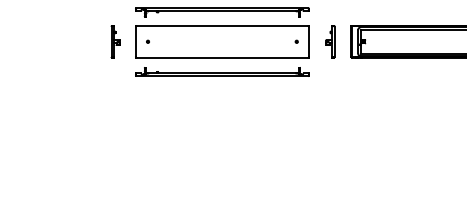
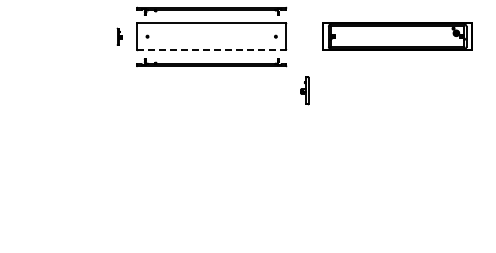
part: (115, 41) -> (119, 36), size x0.6
part: (329, 41) -> (304, 90), moved
line: (223, 57) -> (212, 50), solid -> dashed

